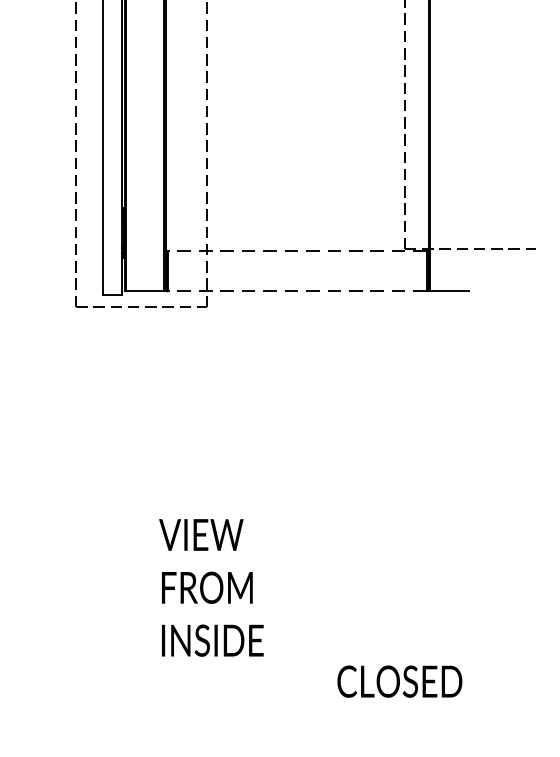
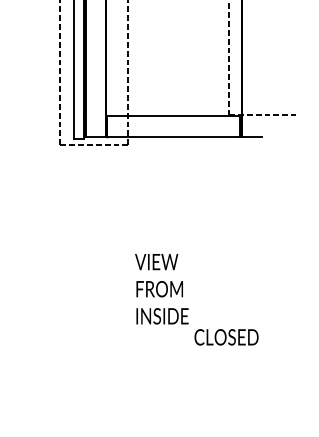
line: (296, 251) -> (173, 116), dashed -> solid
line: (296, 292) -> (173, 137), dashed -> solid
text: (210, 588) -> (161, 289), moved

